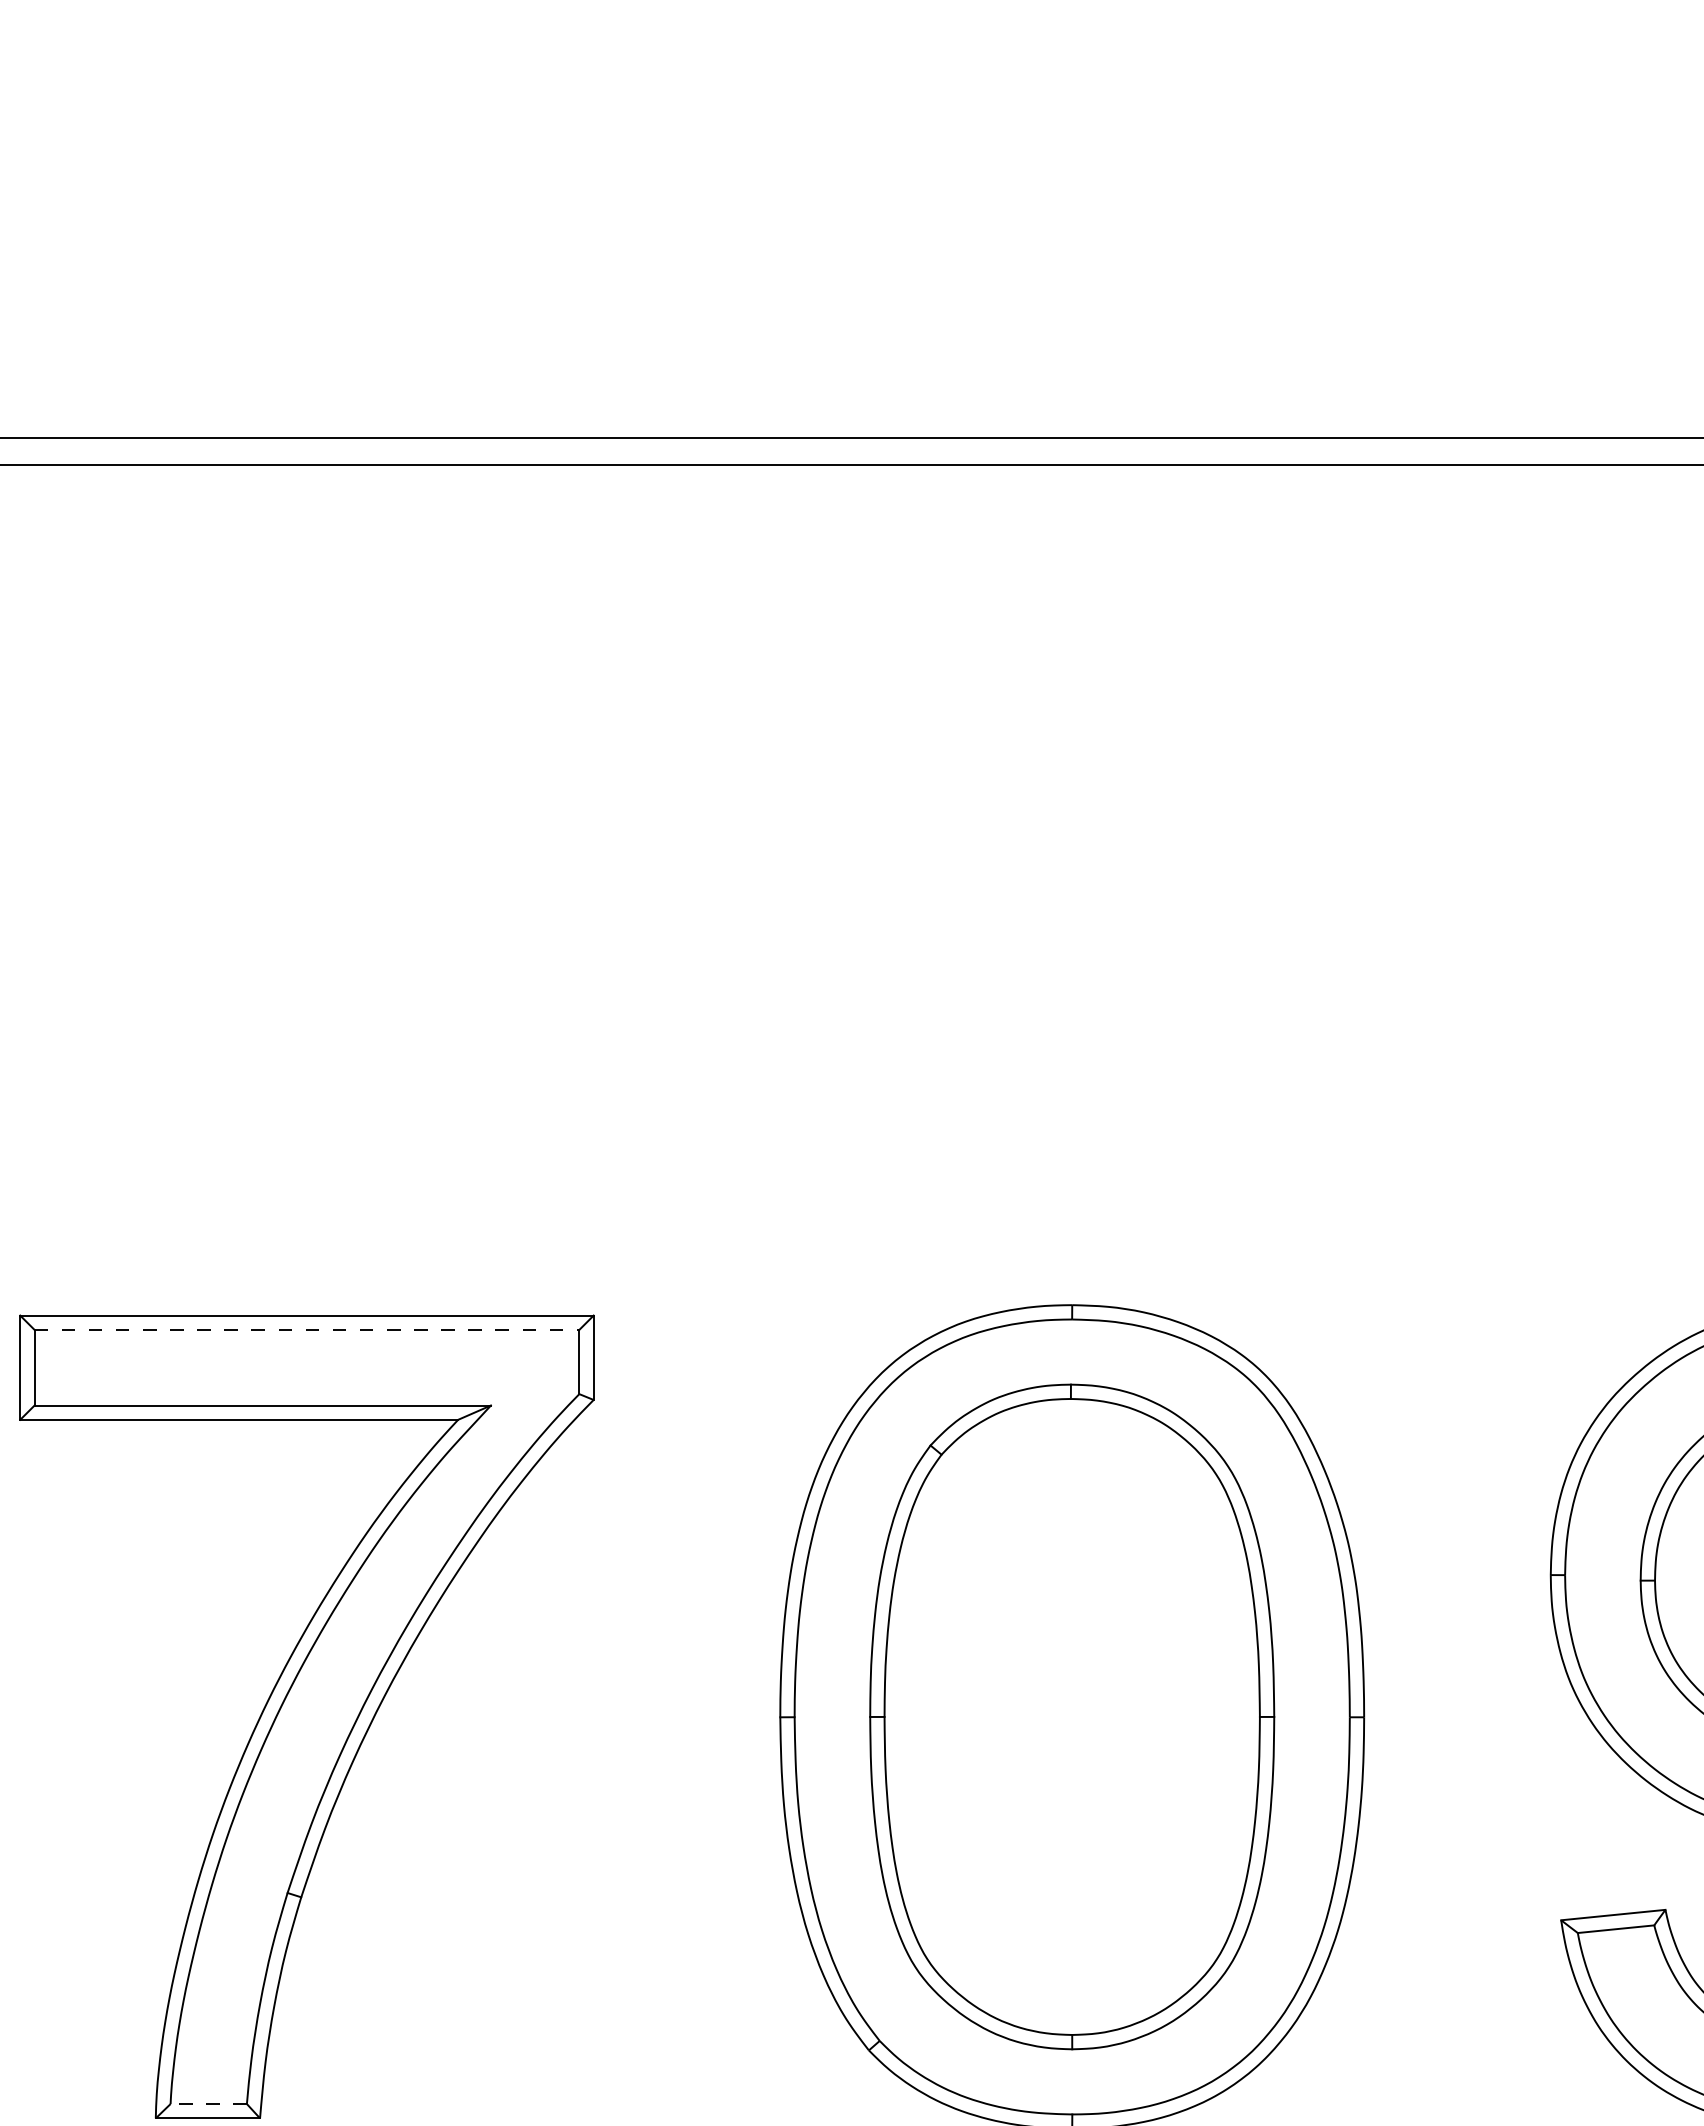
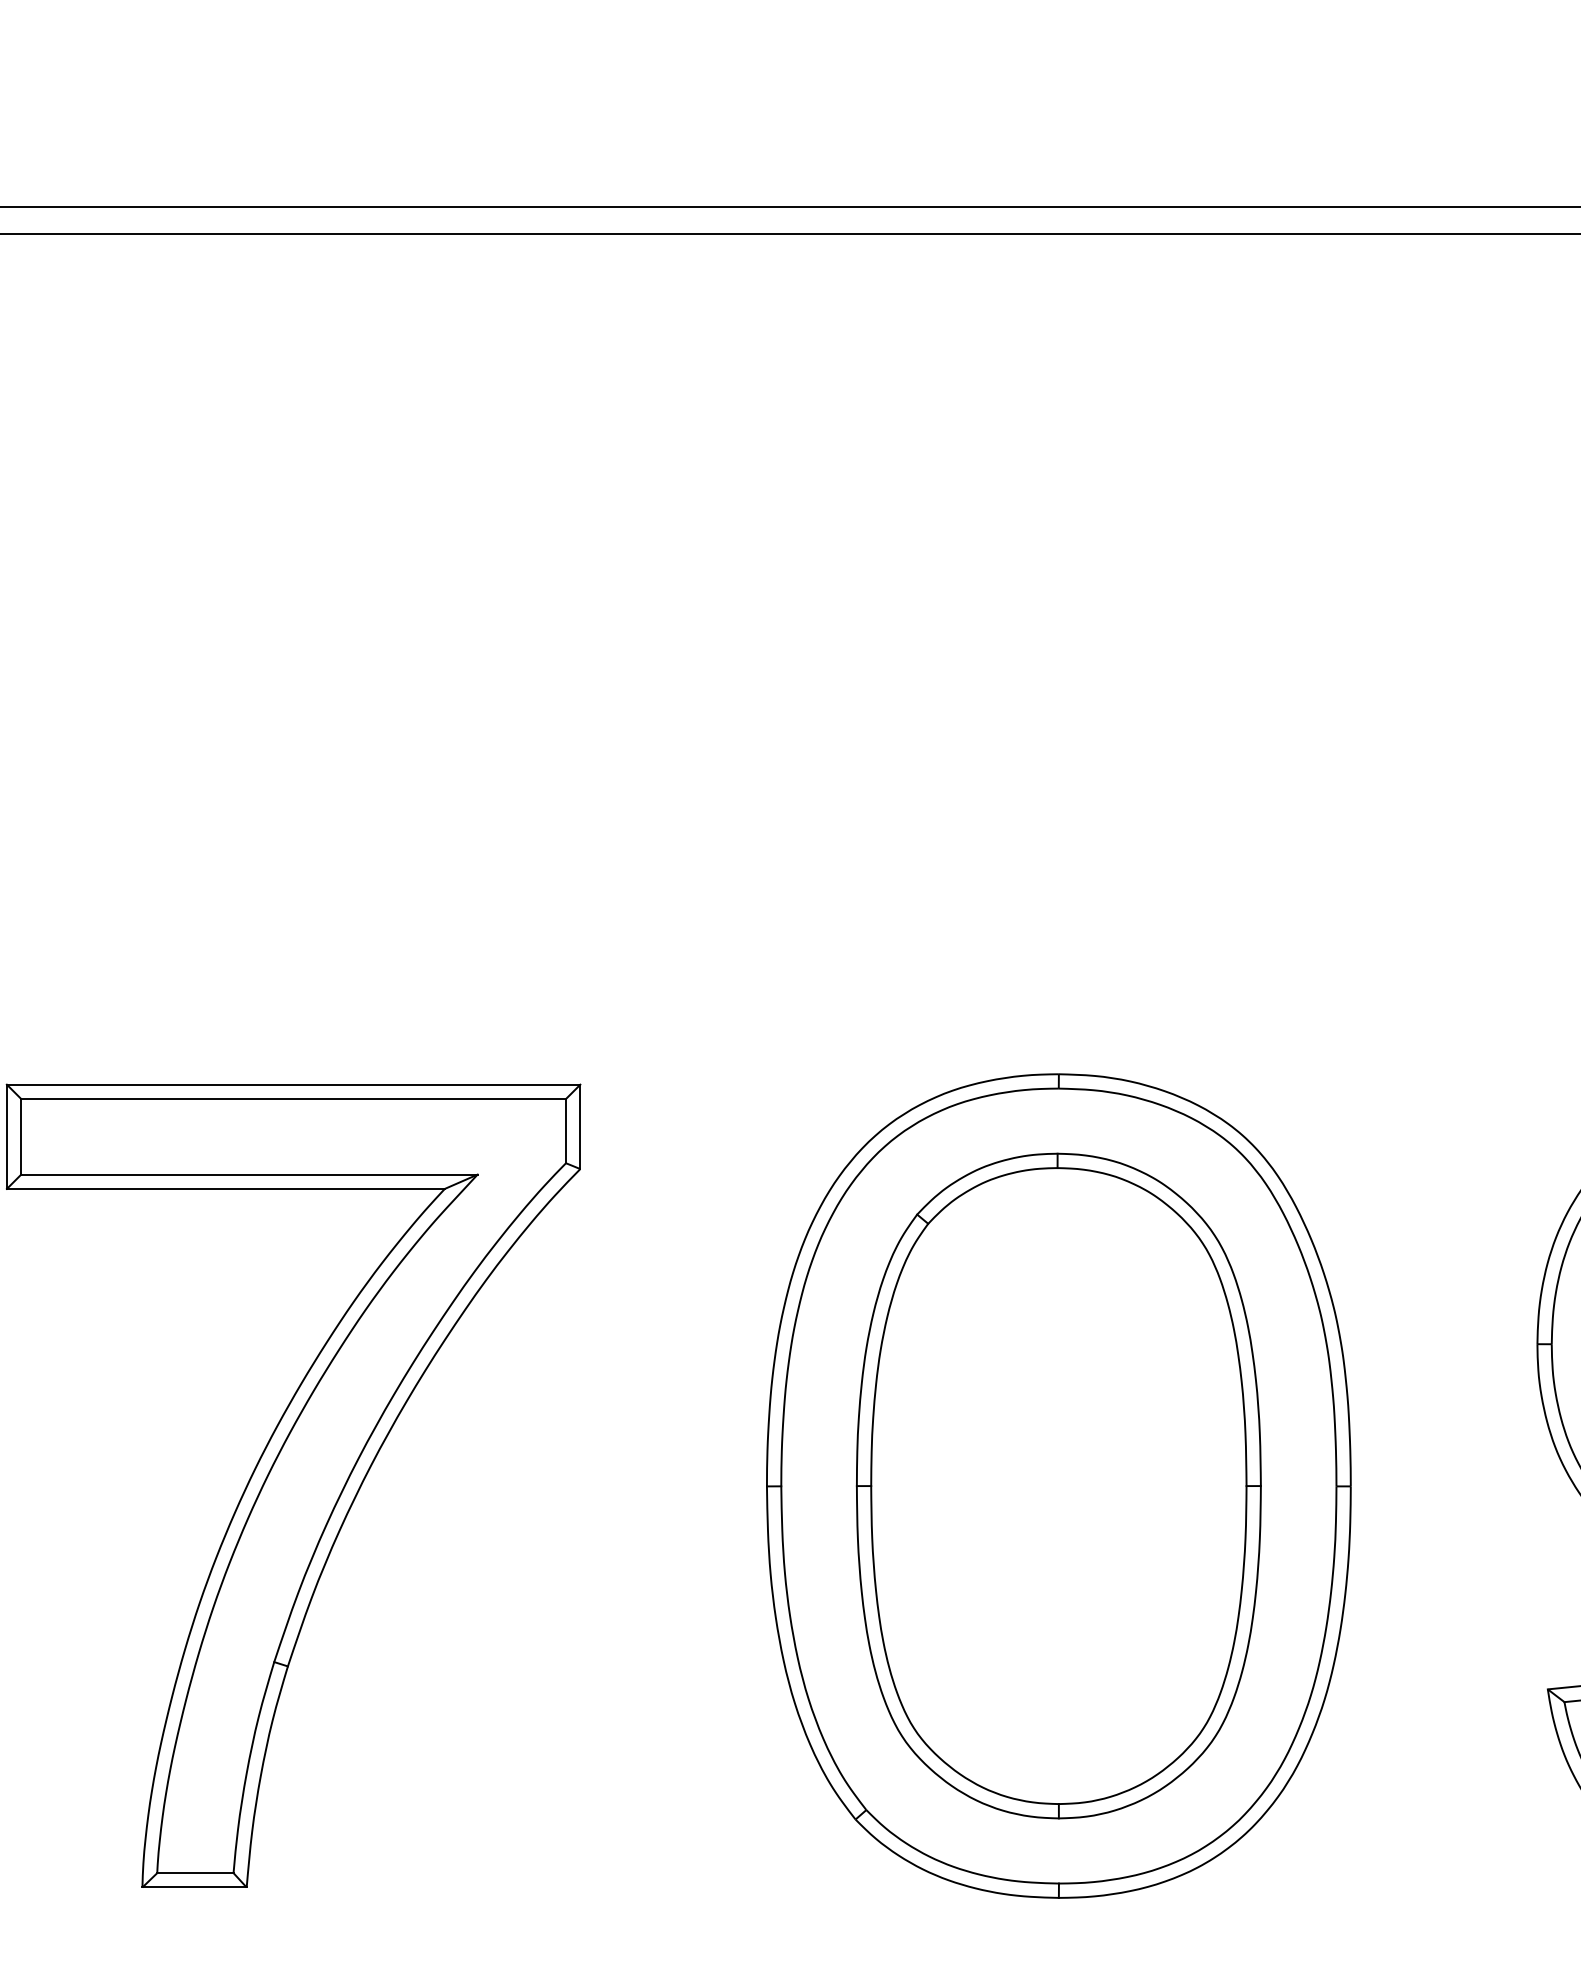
line: (307, 1329) -> (294, 1098), dashed -> solid
line: (208, 2104) -> (195, 1873), dashed -> solid

